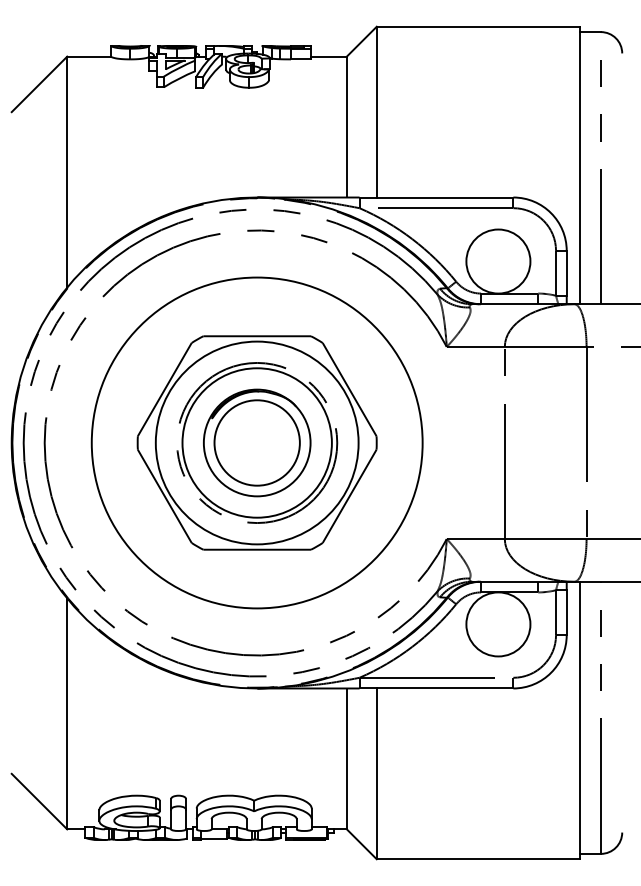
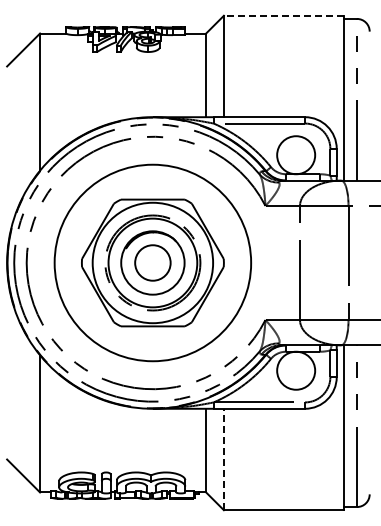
line: (477, 26) -> (283, 15), solid -> dashed
circle: (256, 442) -> (152, 262), size x0.7
line: (376, 773) -> (223, 459), solid -> dashed

